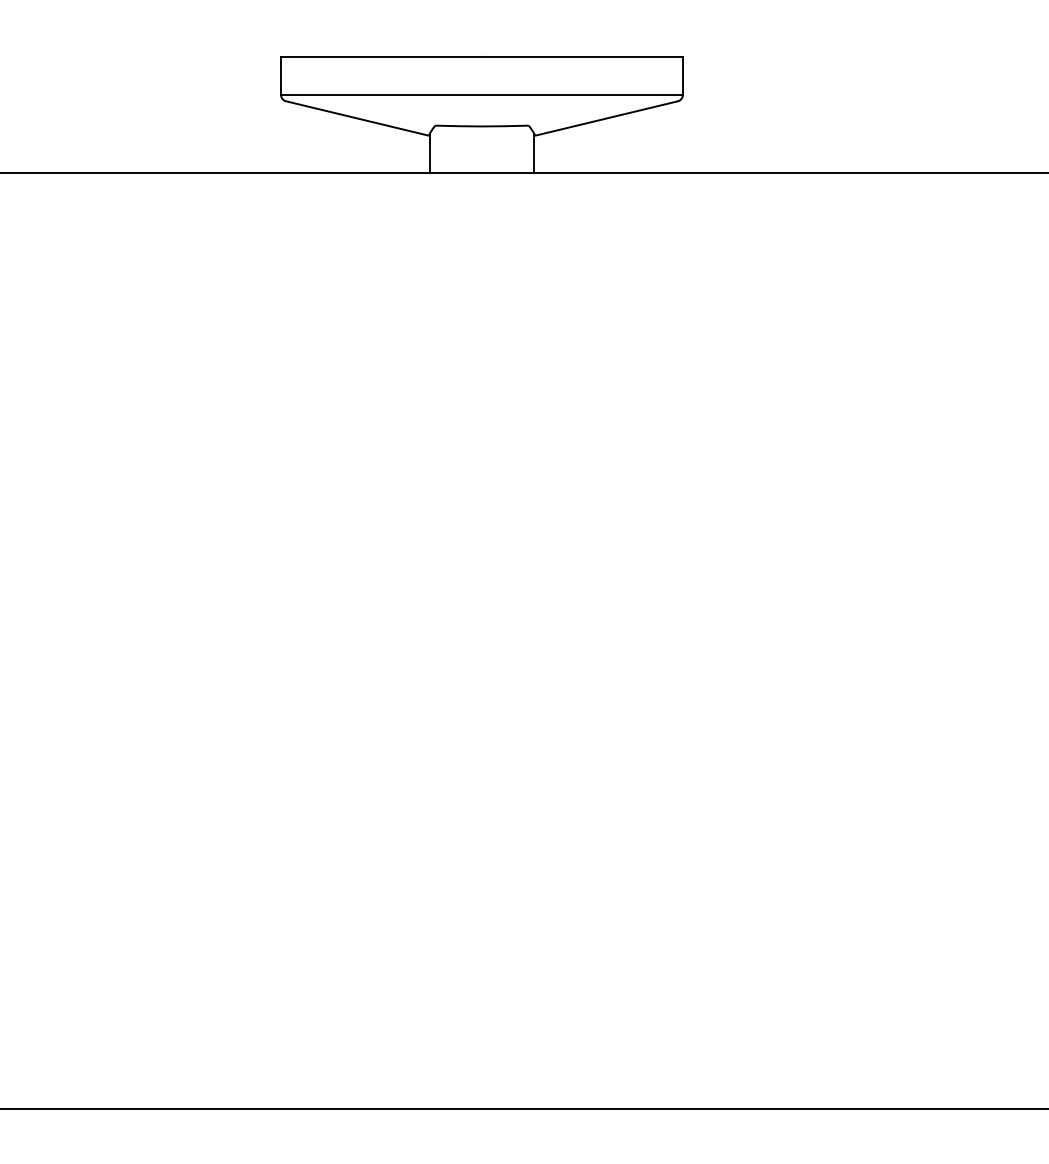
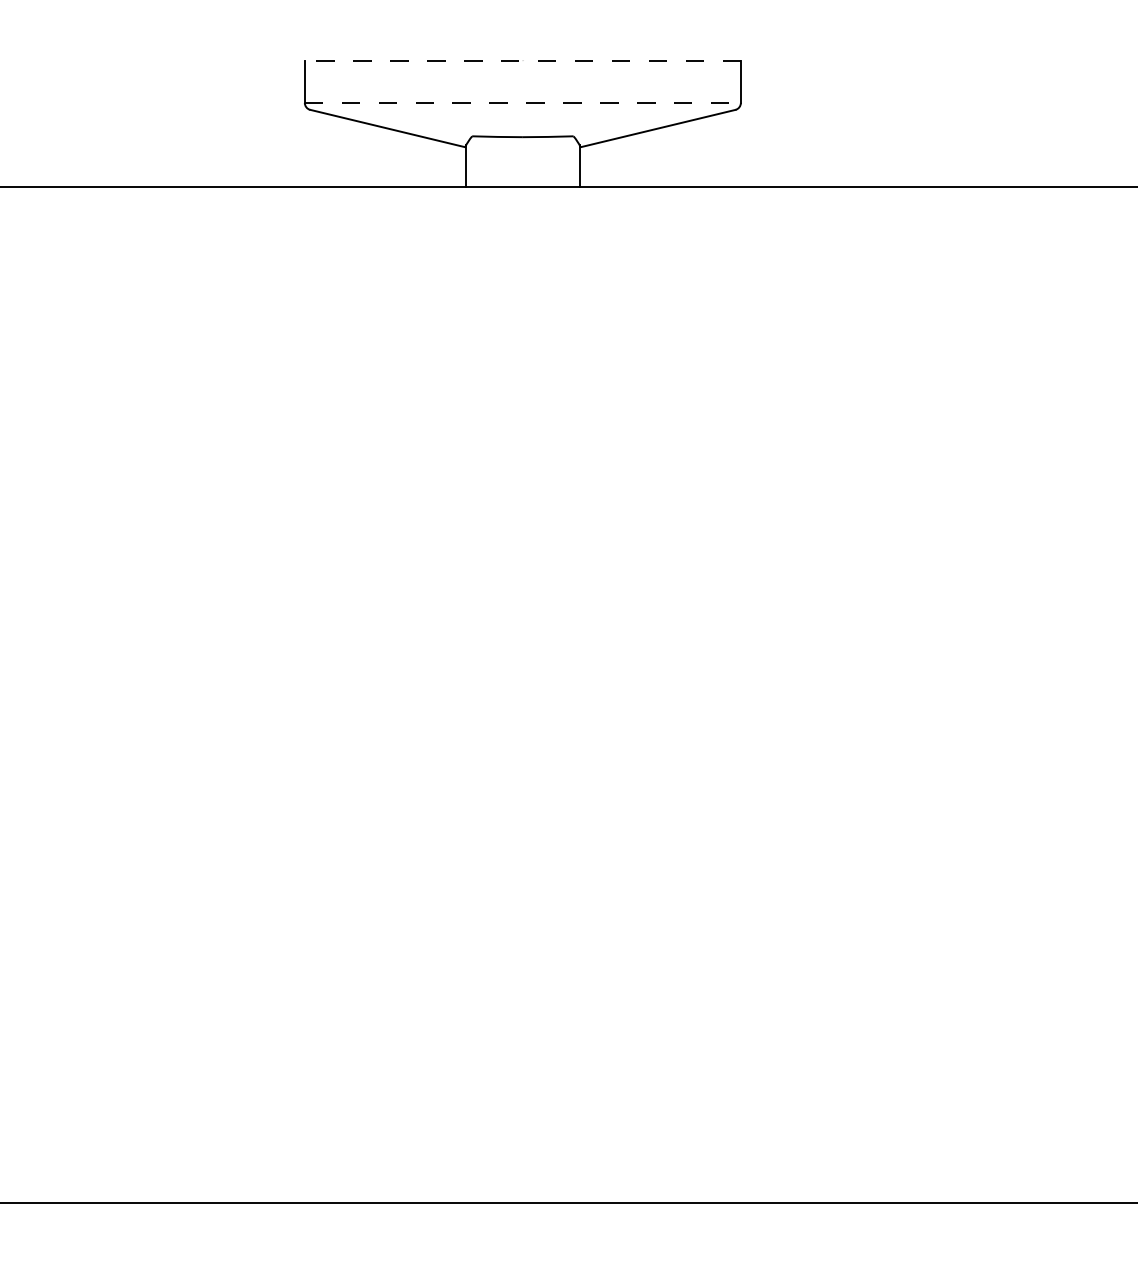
line: (481, 56) -> (522, 61), solid -> dashed
line: (482, 94) -> (523, 102), solid -> dashed

